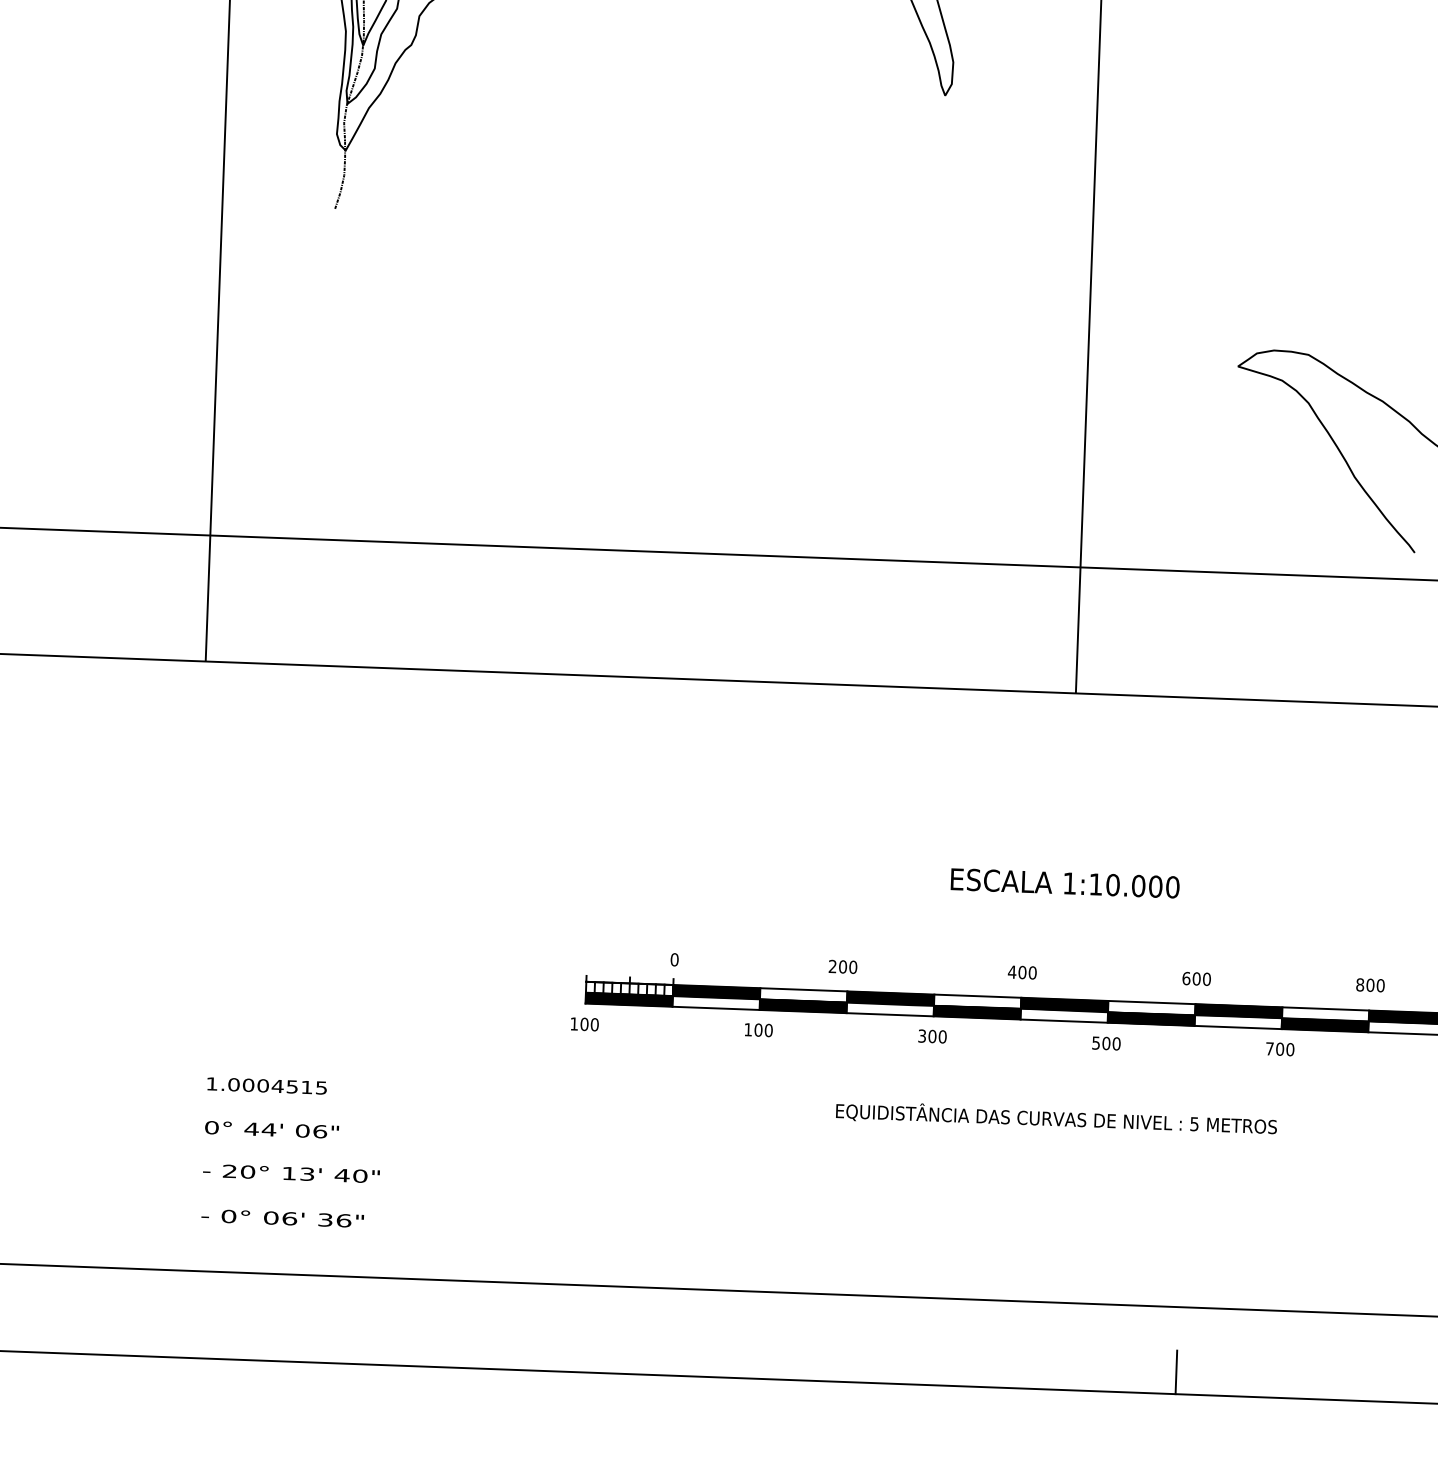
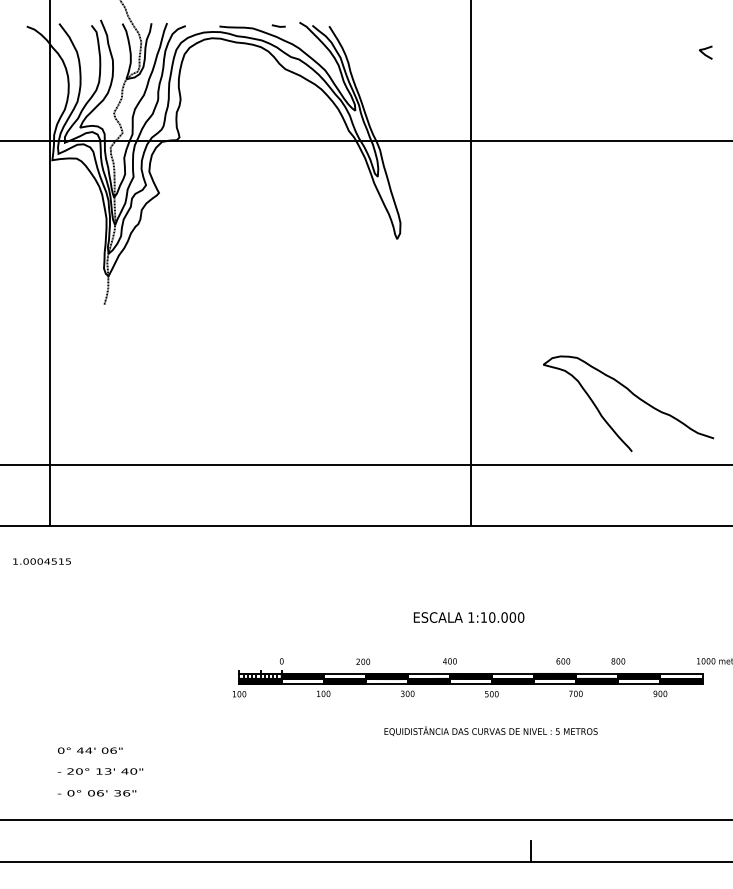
text: (1197, 979) -> (563, 661), moved
text: (265, 1085) -> (41, 561), moved
text: (1055, 1116) -> (490, 730), moved

